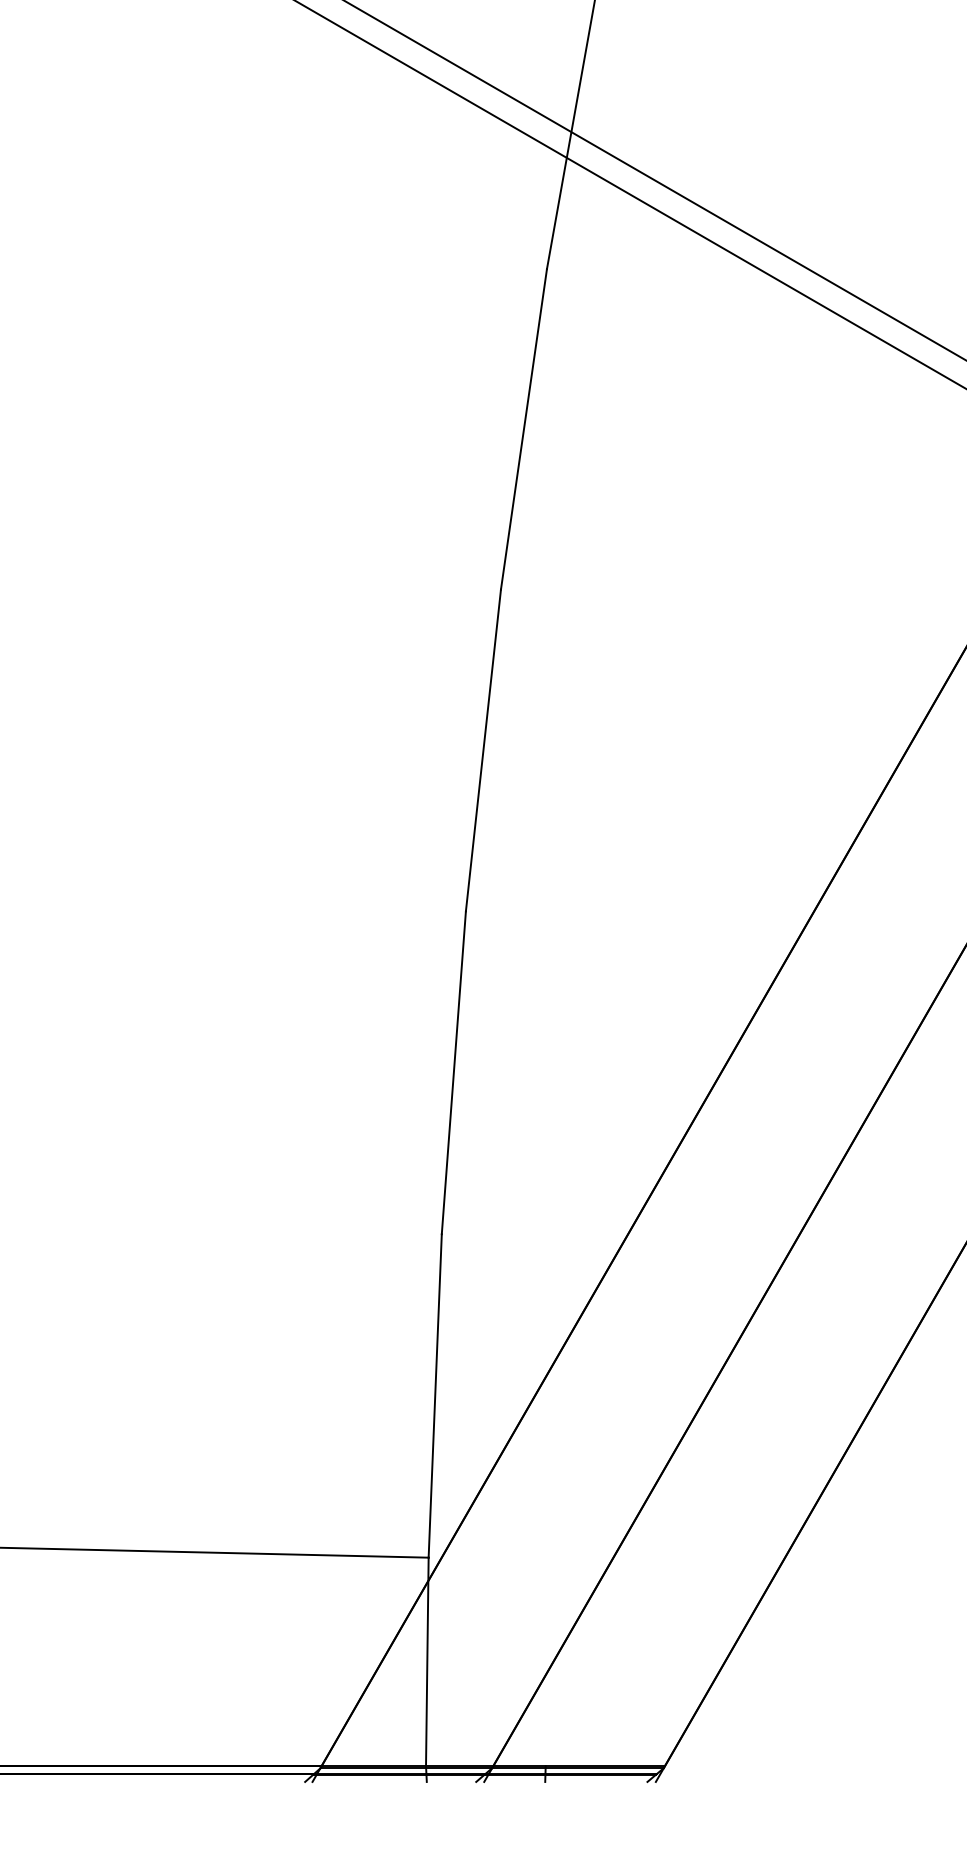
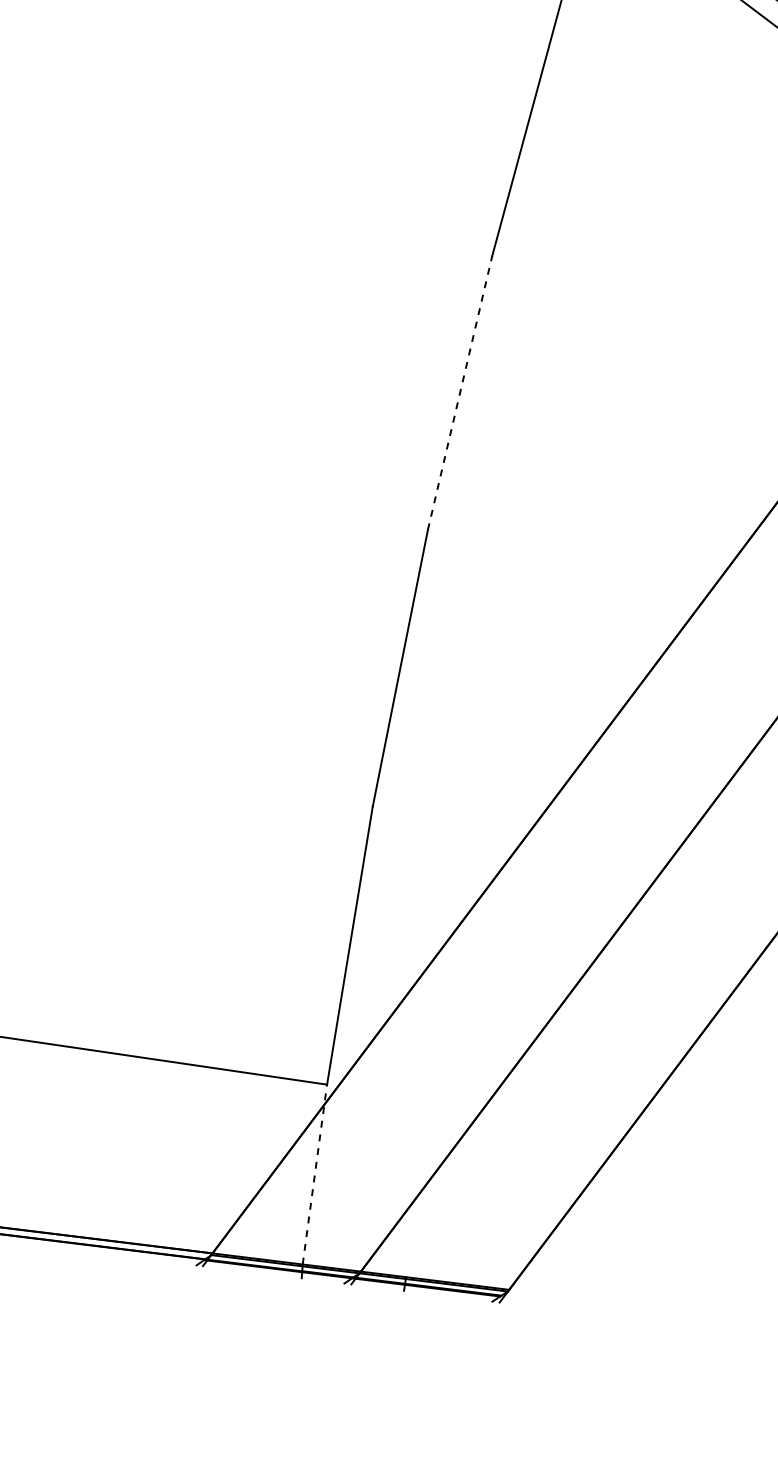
line: (483, 750) -> (460, 392), solid -> dashed
line: (427, 1661) -> (315, 1174), solid -> dashed

